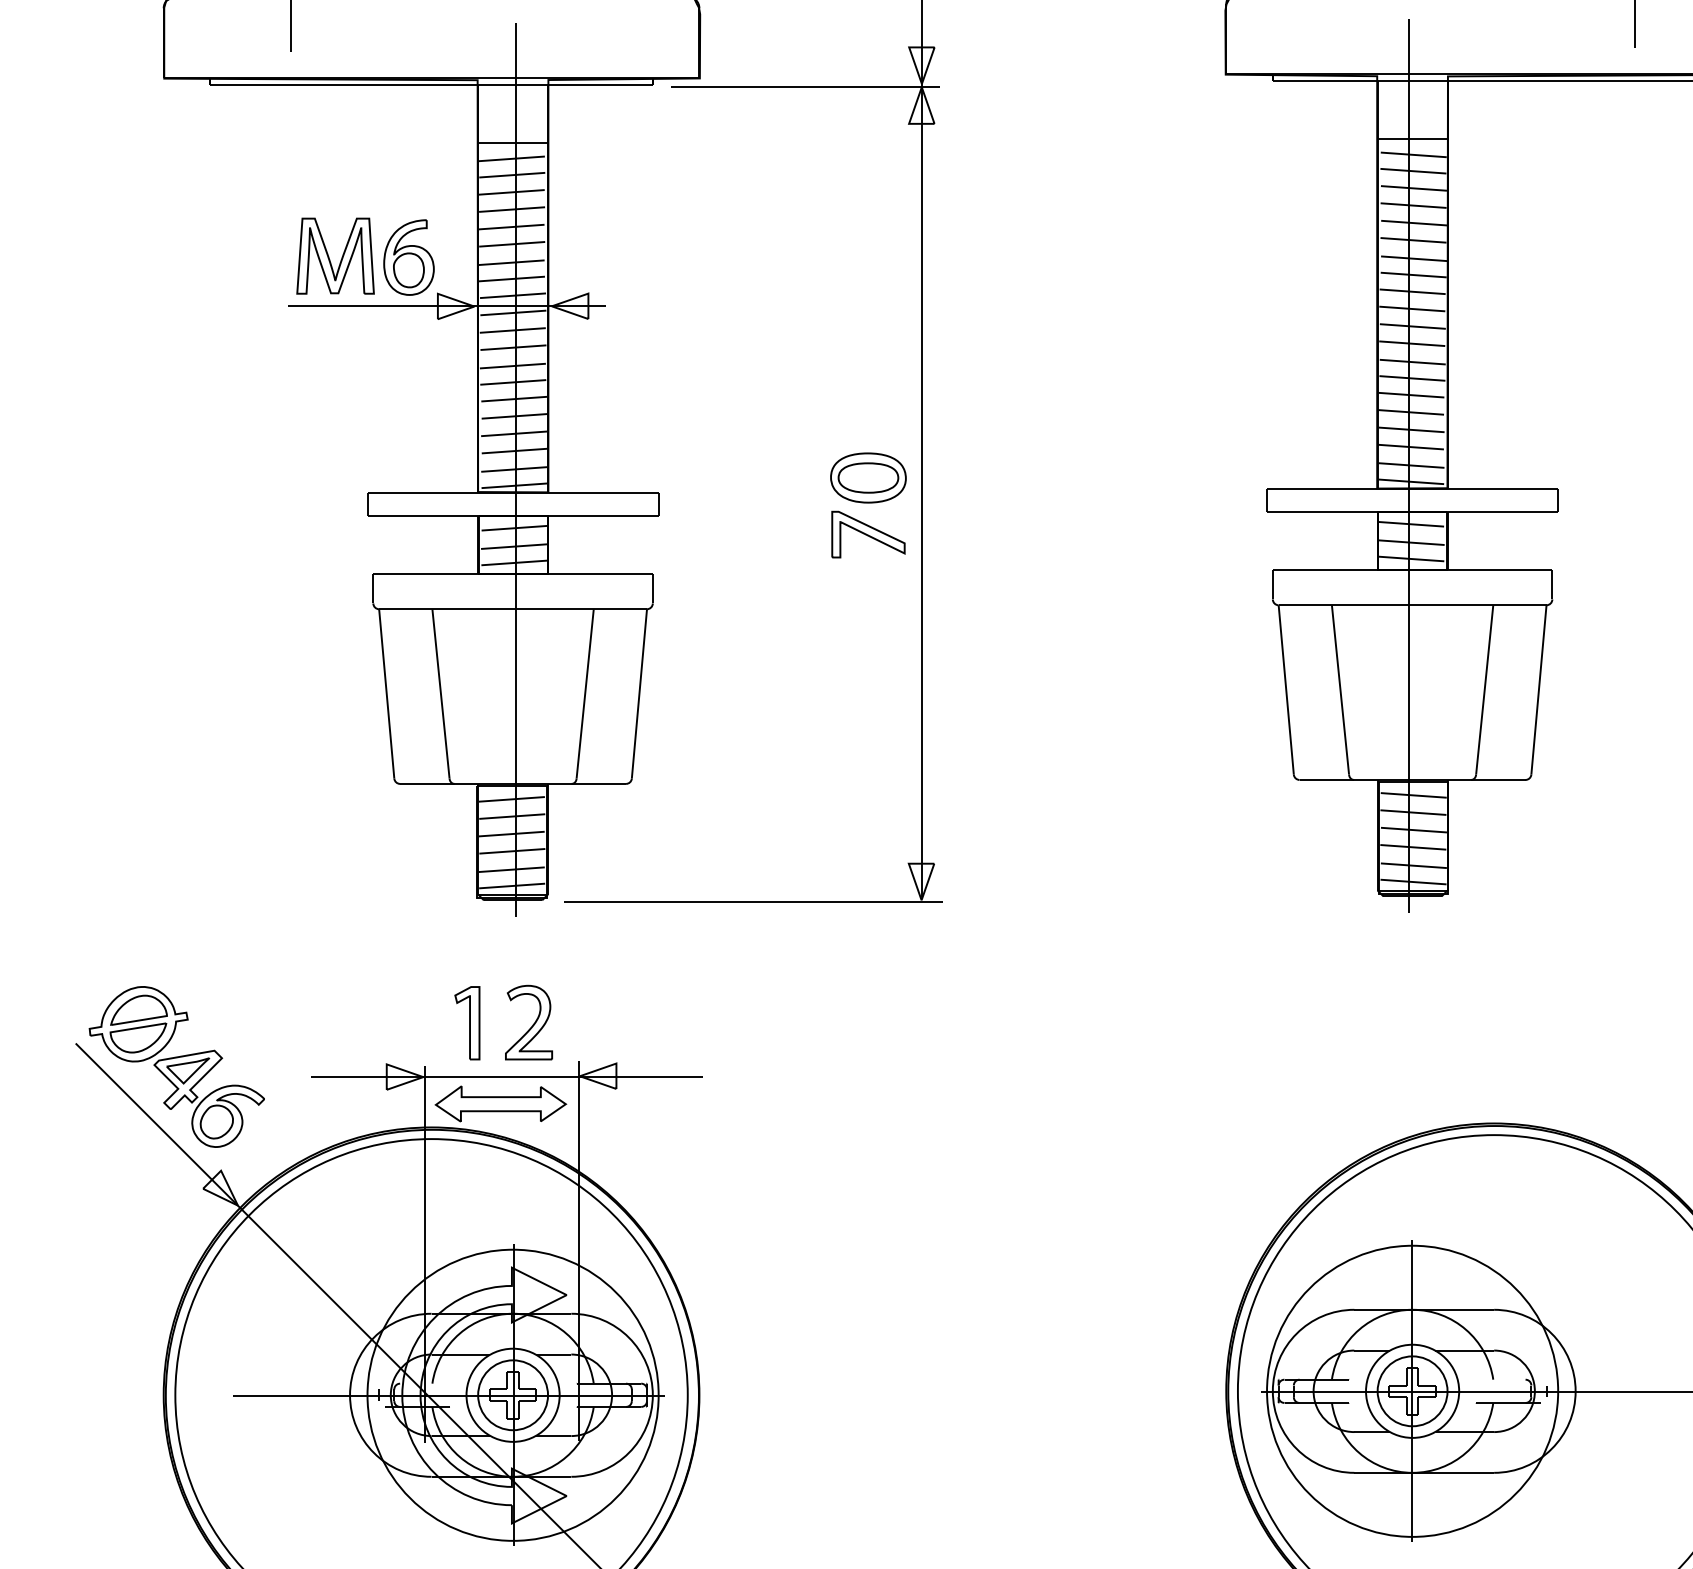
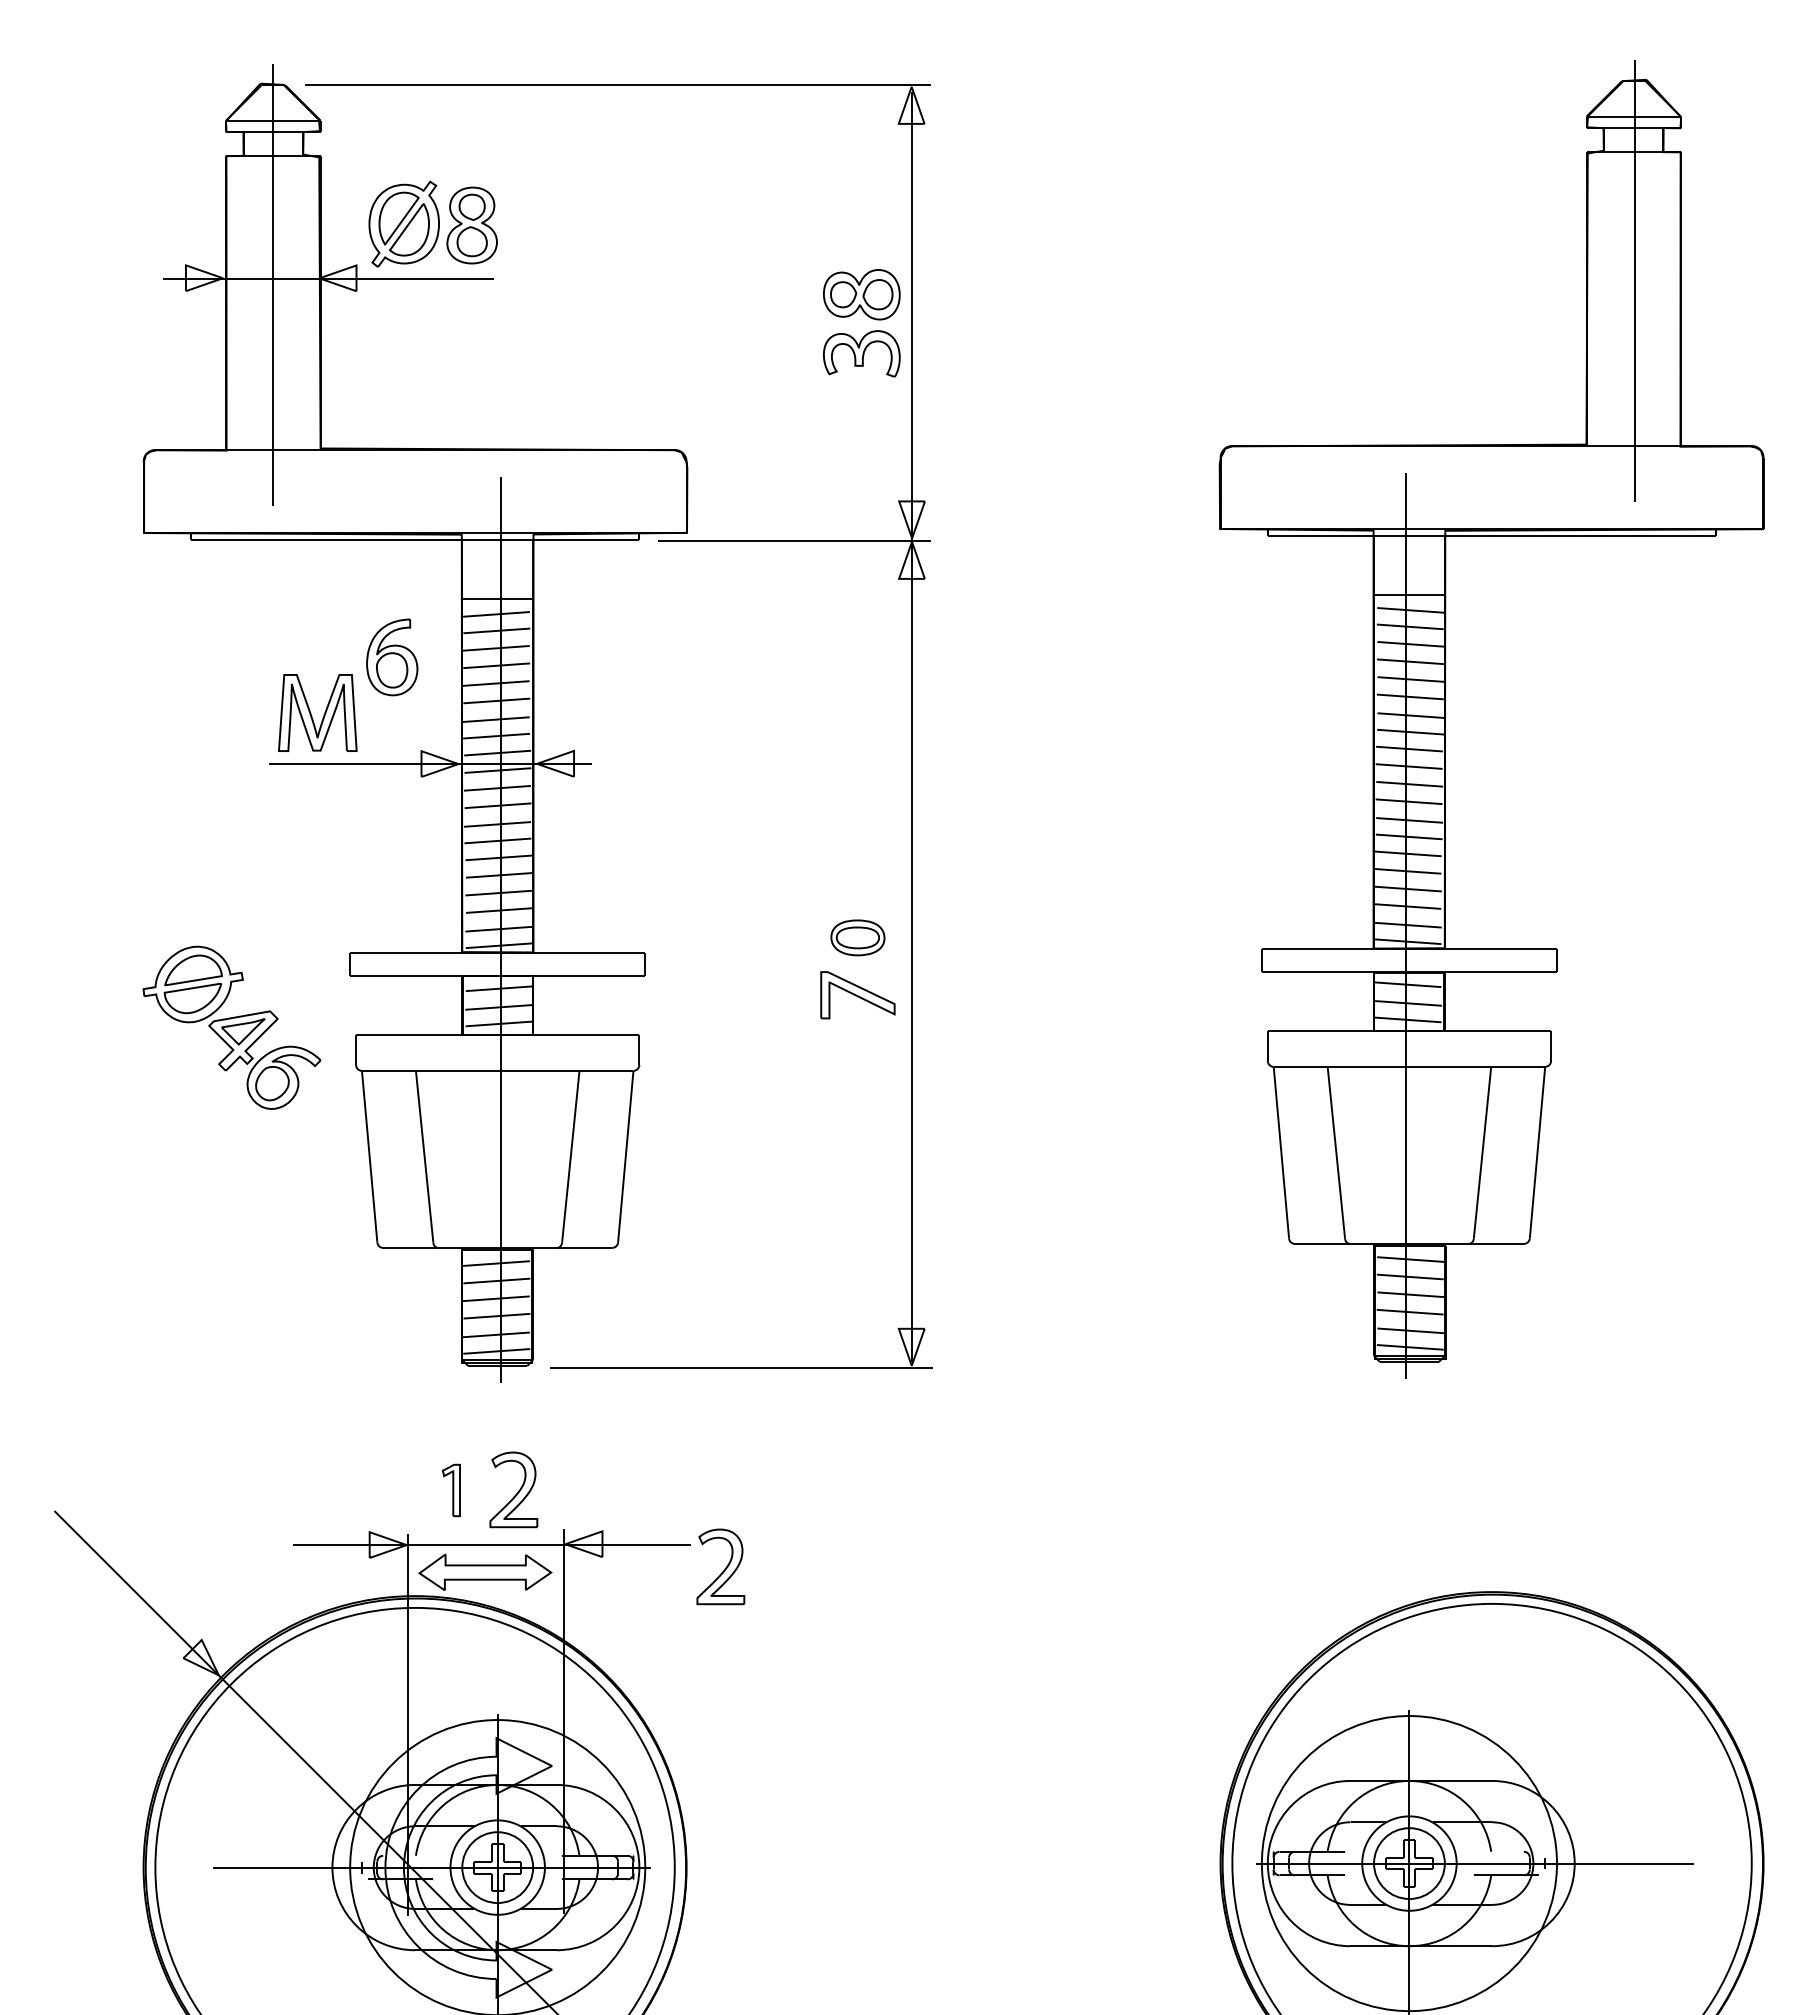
part: (409, 257) -> (392, 657), moved
part: (868, 477) -> (857, 937), size x0.7
part: (467, 1023) -> (451, 1490), size x0.7
part: (176, 1066) -> (231, 1027), moved
part: (732, 1098) -> (720, 1566), added

